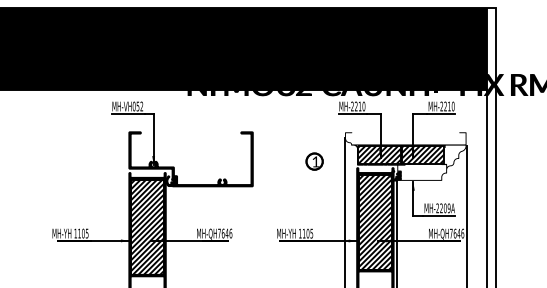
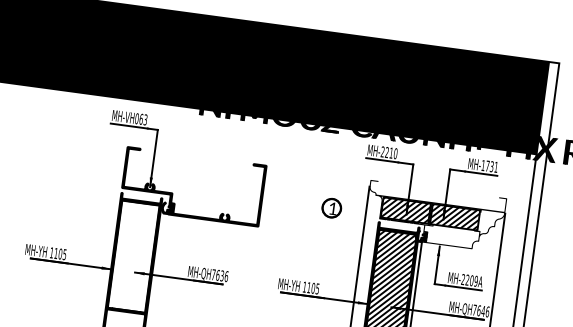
text: (139, 106) -> (142, 119), MH-VH052 -> MH-VH063
text: (447, 106) -> (489, 166), MH-2210 -> MH-1731
hatch: (147, 226) -> (133, 255), removed
text: (226, 233) -> (221, 275), MH-QH7646 -> MH-QH7636

